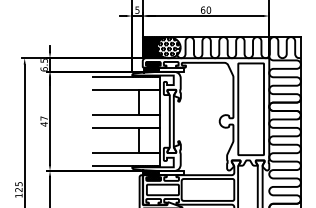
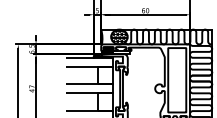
hatch: (155, 47) -> (110, 36), removed

